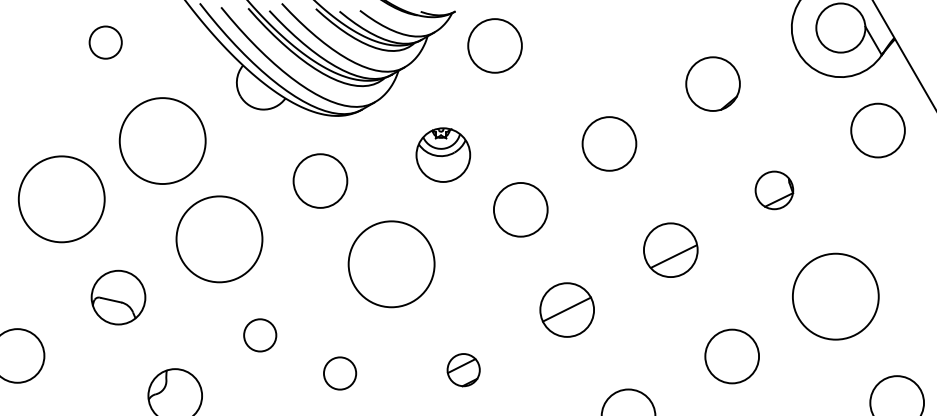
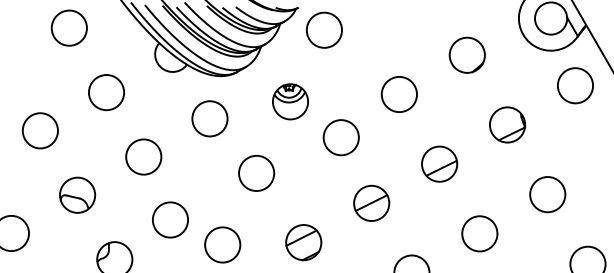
circle: (104, 41) -> (68, 27), size x1.67
circle: (162, 140) -> (106, 92), size x0.62
part: (774, 189) -> (507, 124), size x1.43
circle: (60, 198) -> (39, 130), size x0.62
circle: (219, 238) -> (143, 156), size x0.62
circle: (391, 264) -> (256, 173), size x0.62
circle: (835, 296) -> (547, 194), size x0.62
circle: (260, 334) -> (170, 219), size x1.67
part: (463, 369) -> (303, 242), size x1.67
circle: (339, 372) -> (222, 244), size x1.67

